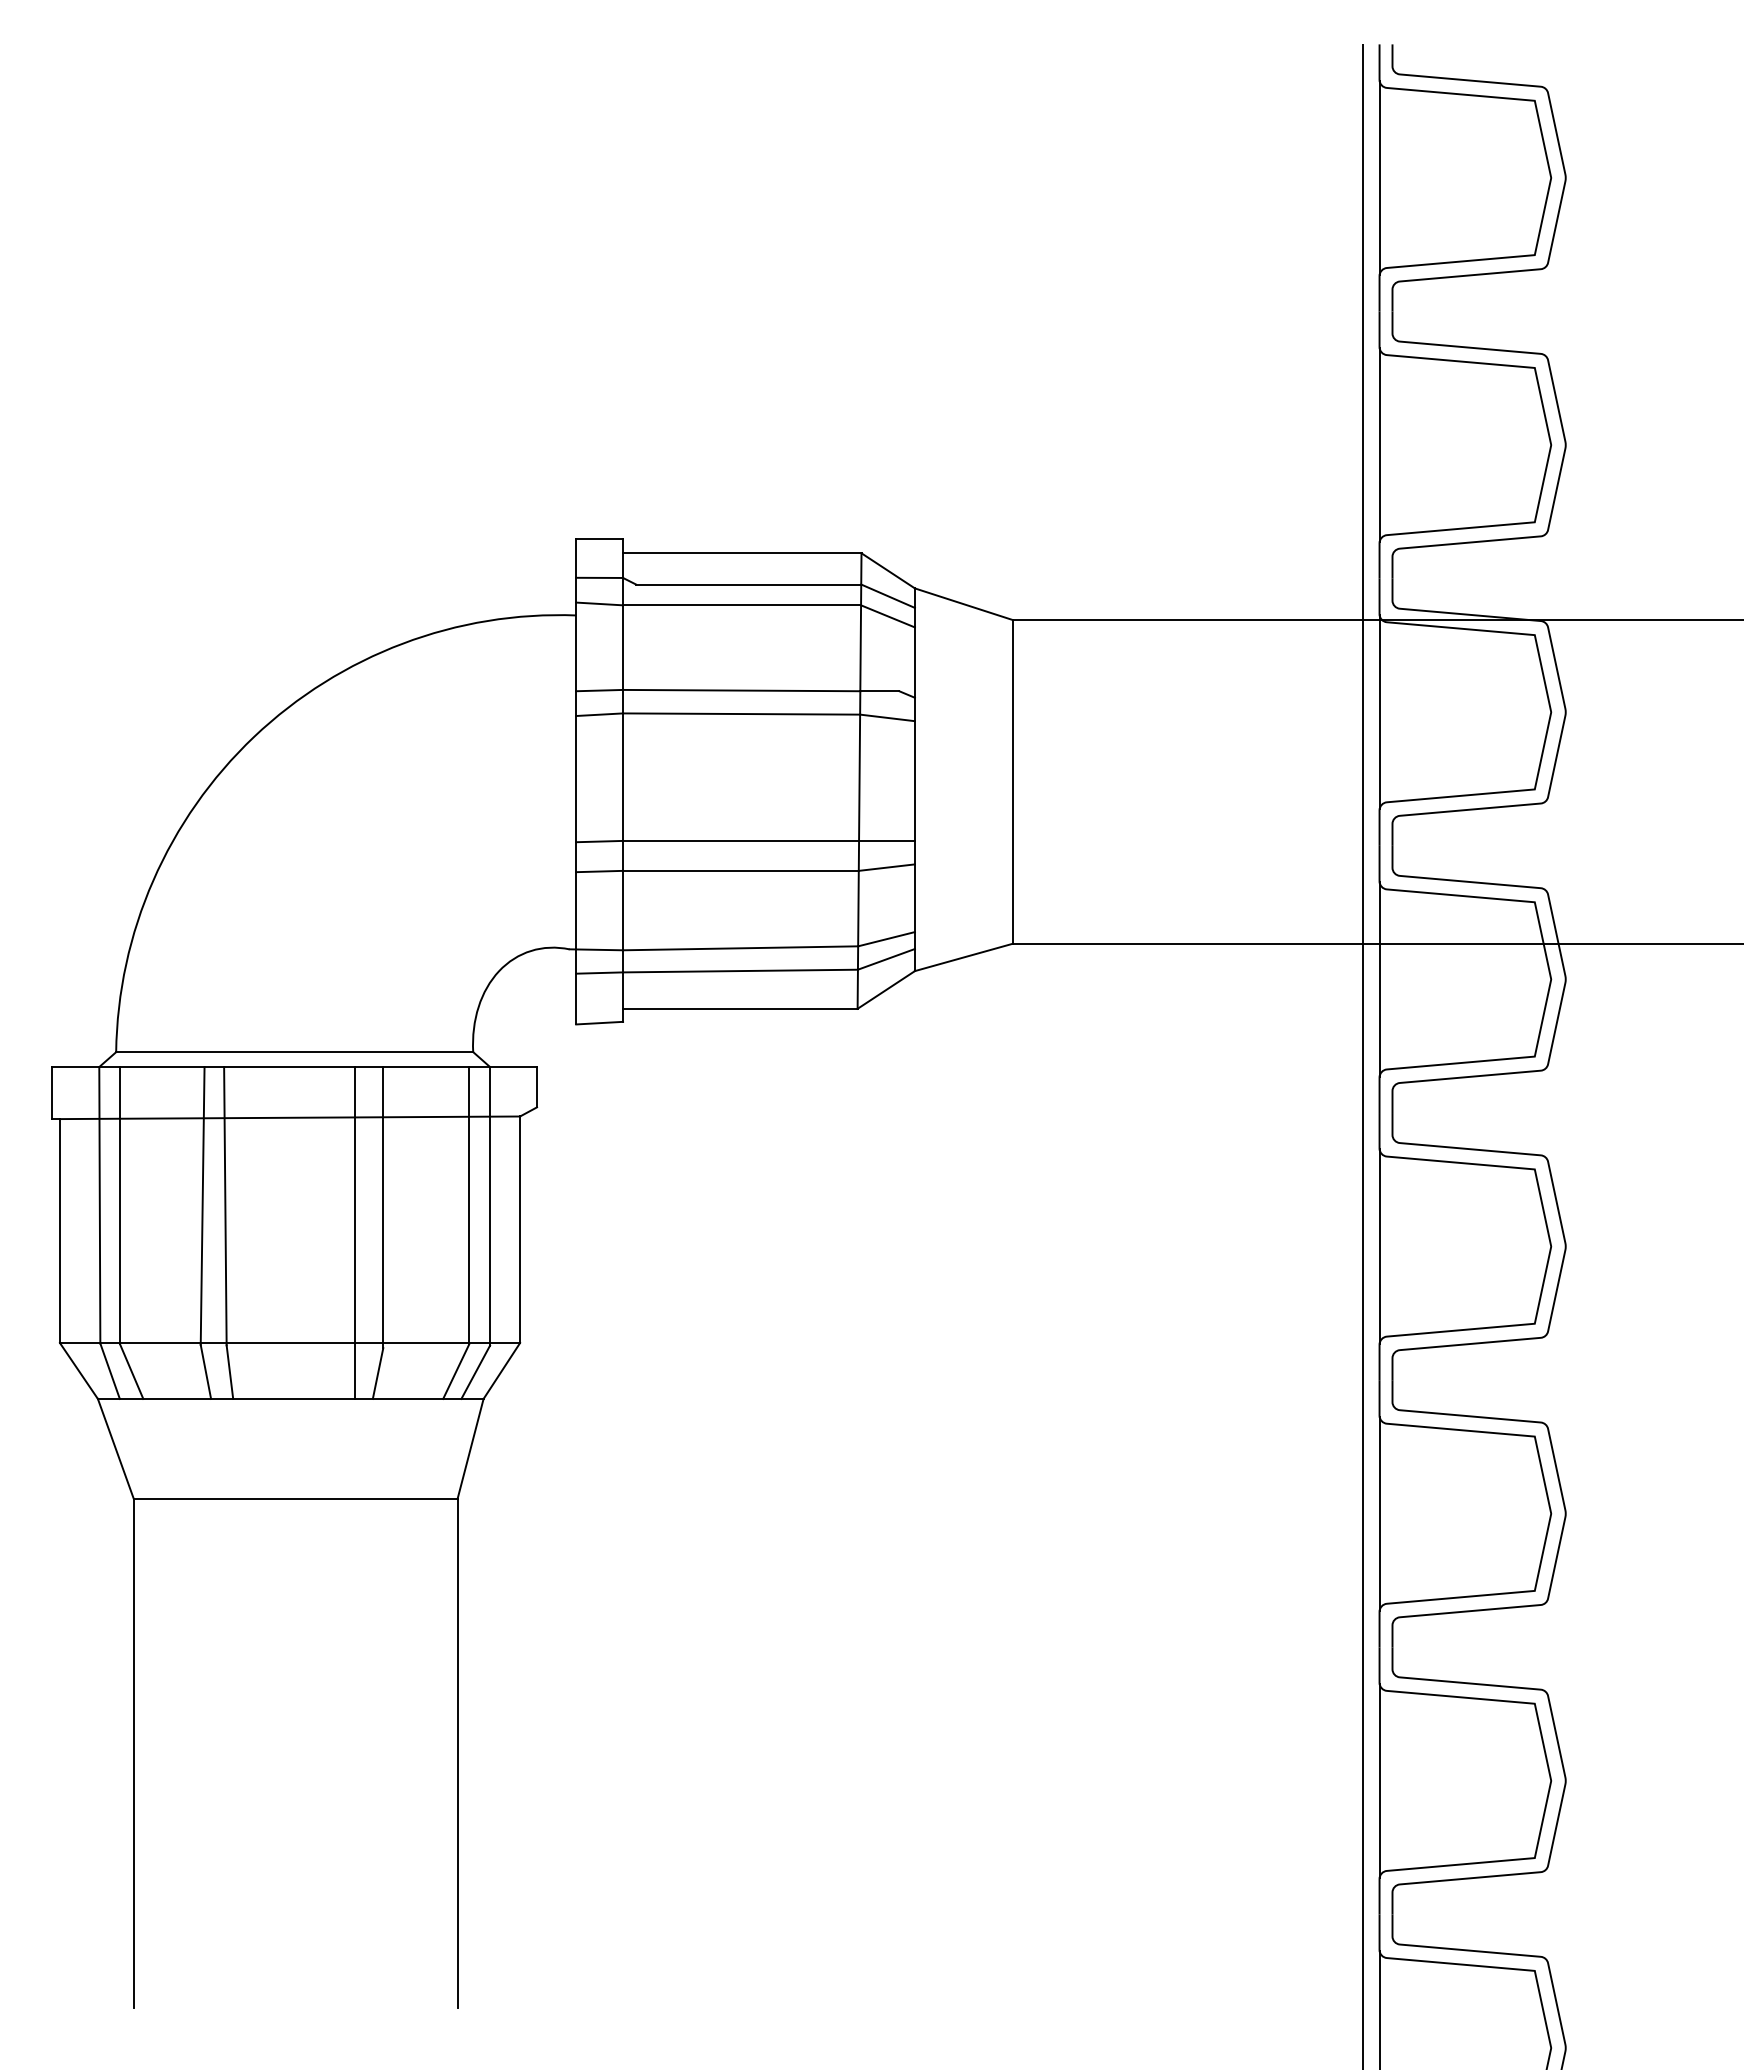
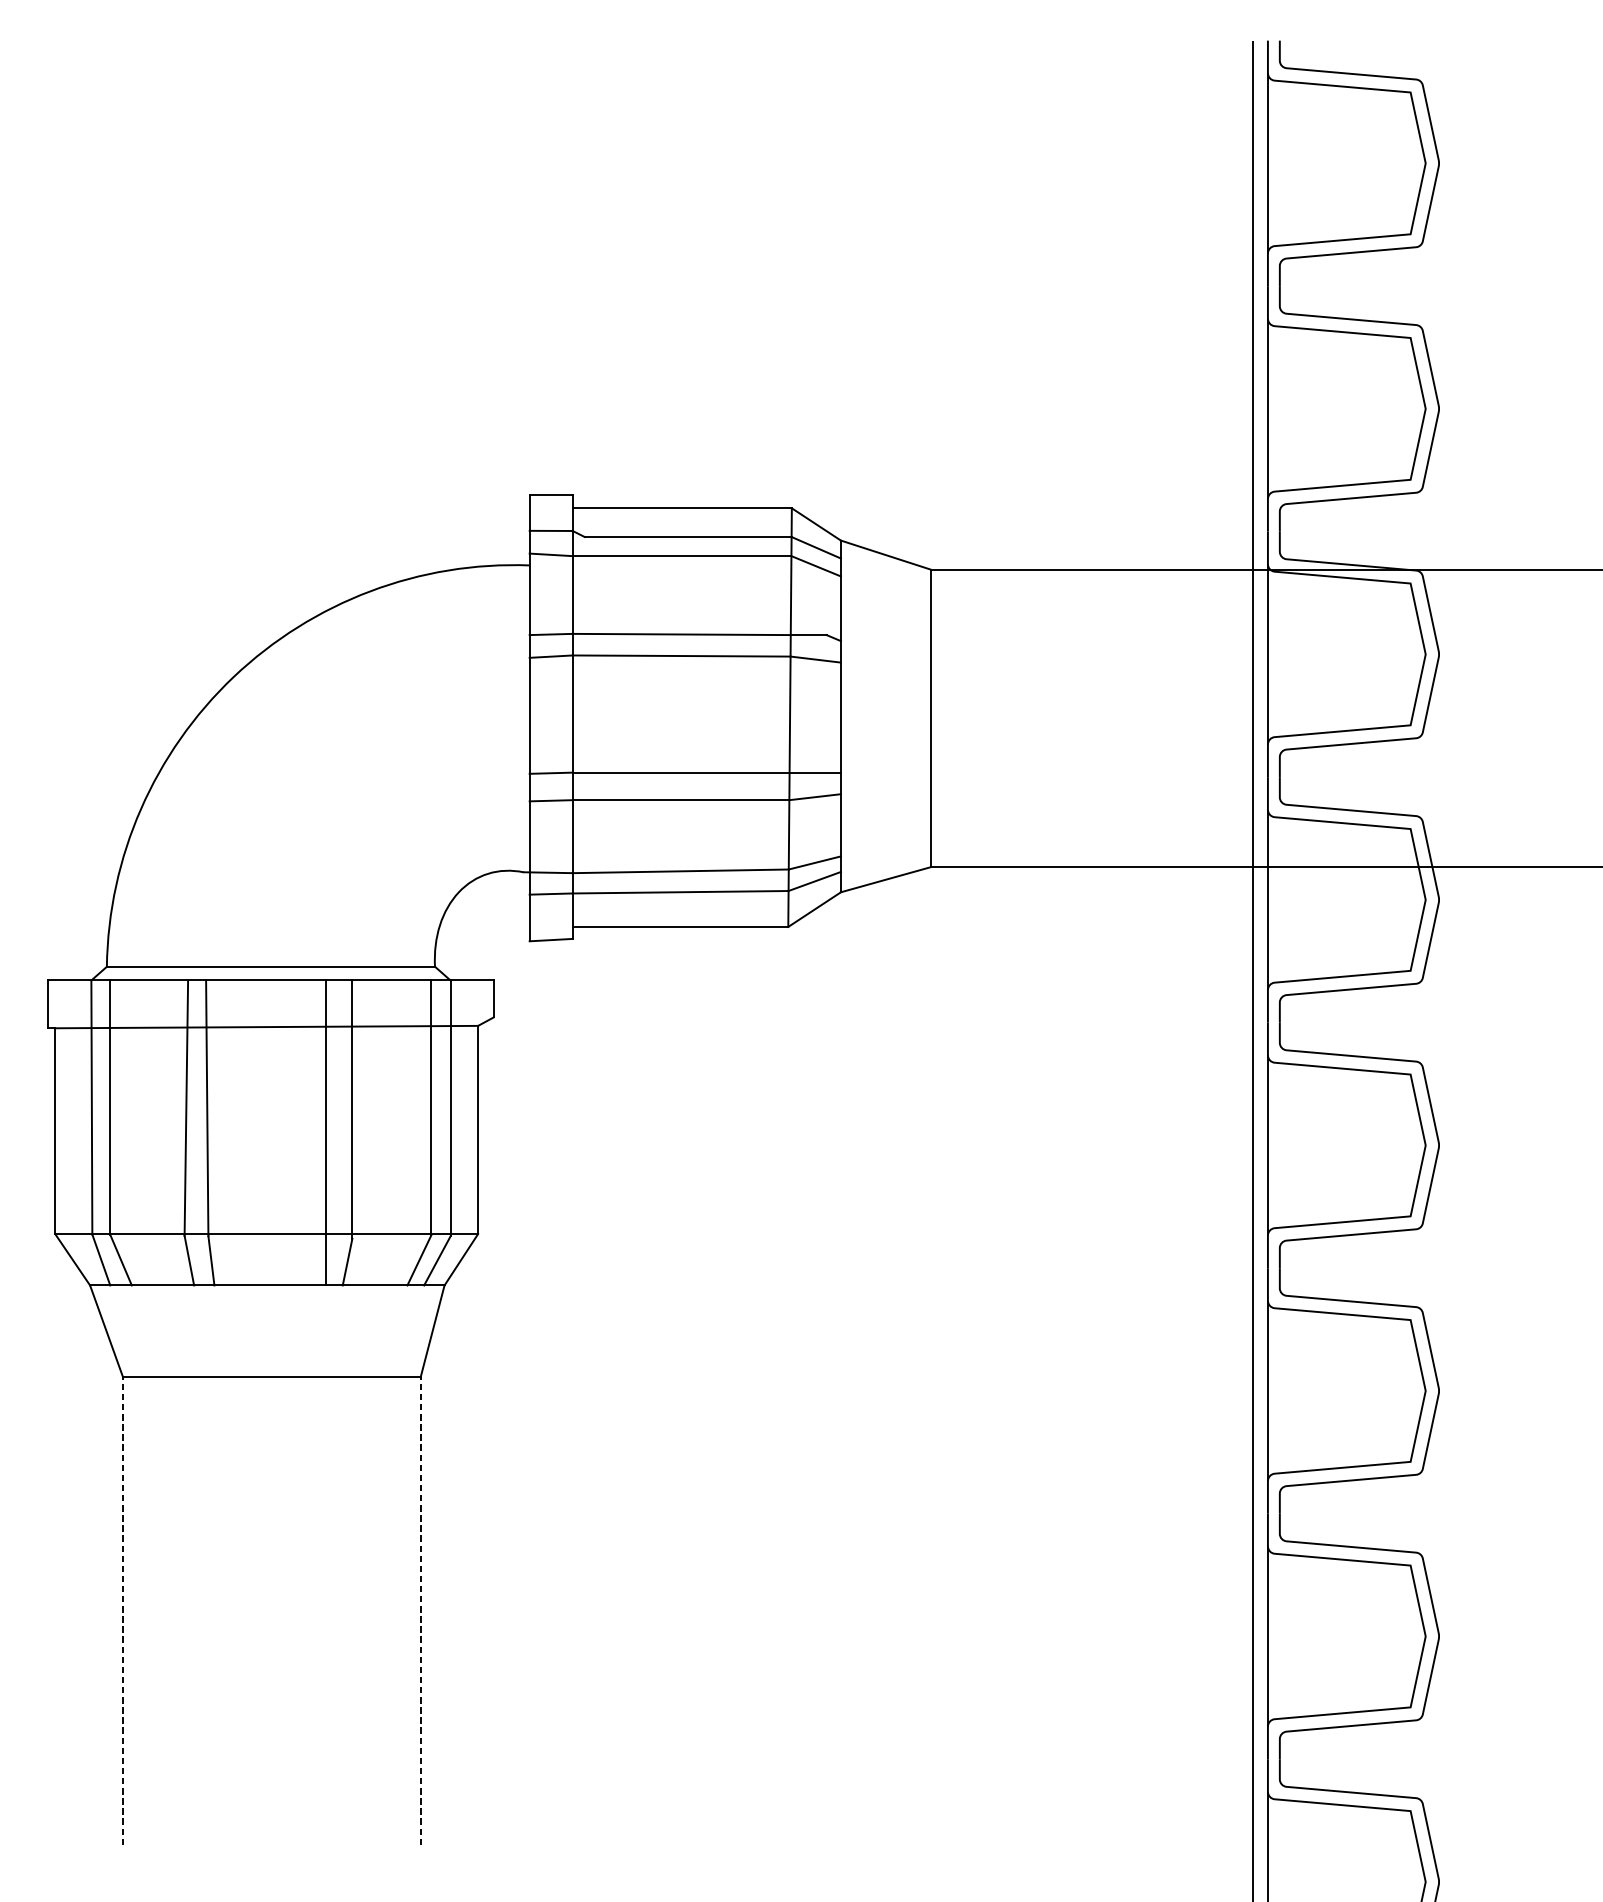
line: (133, 1753) -> (122, 1611), solid -> dashed
line: (457, 1753) -> (420, 1611), solid -> dashed

